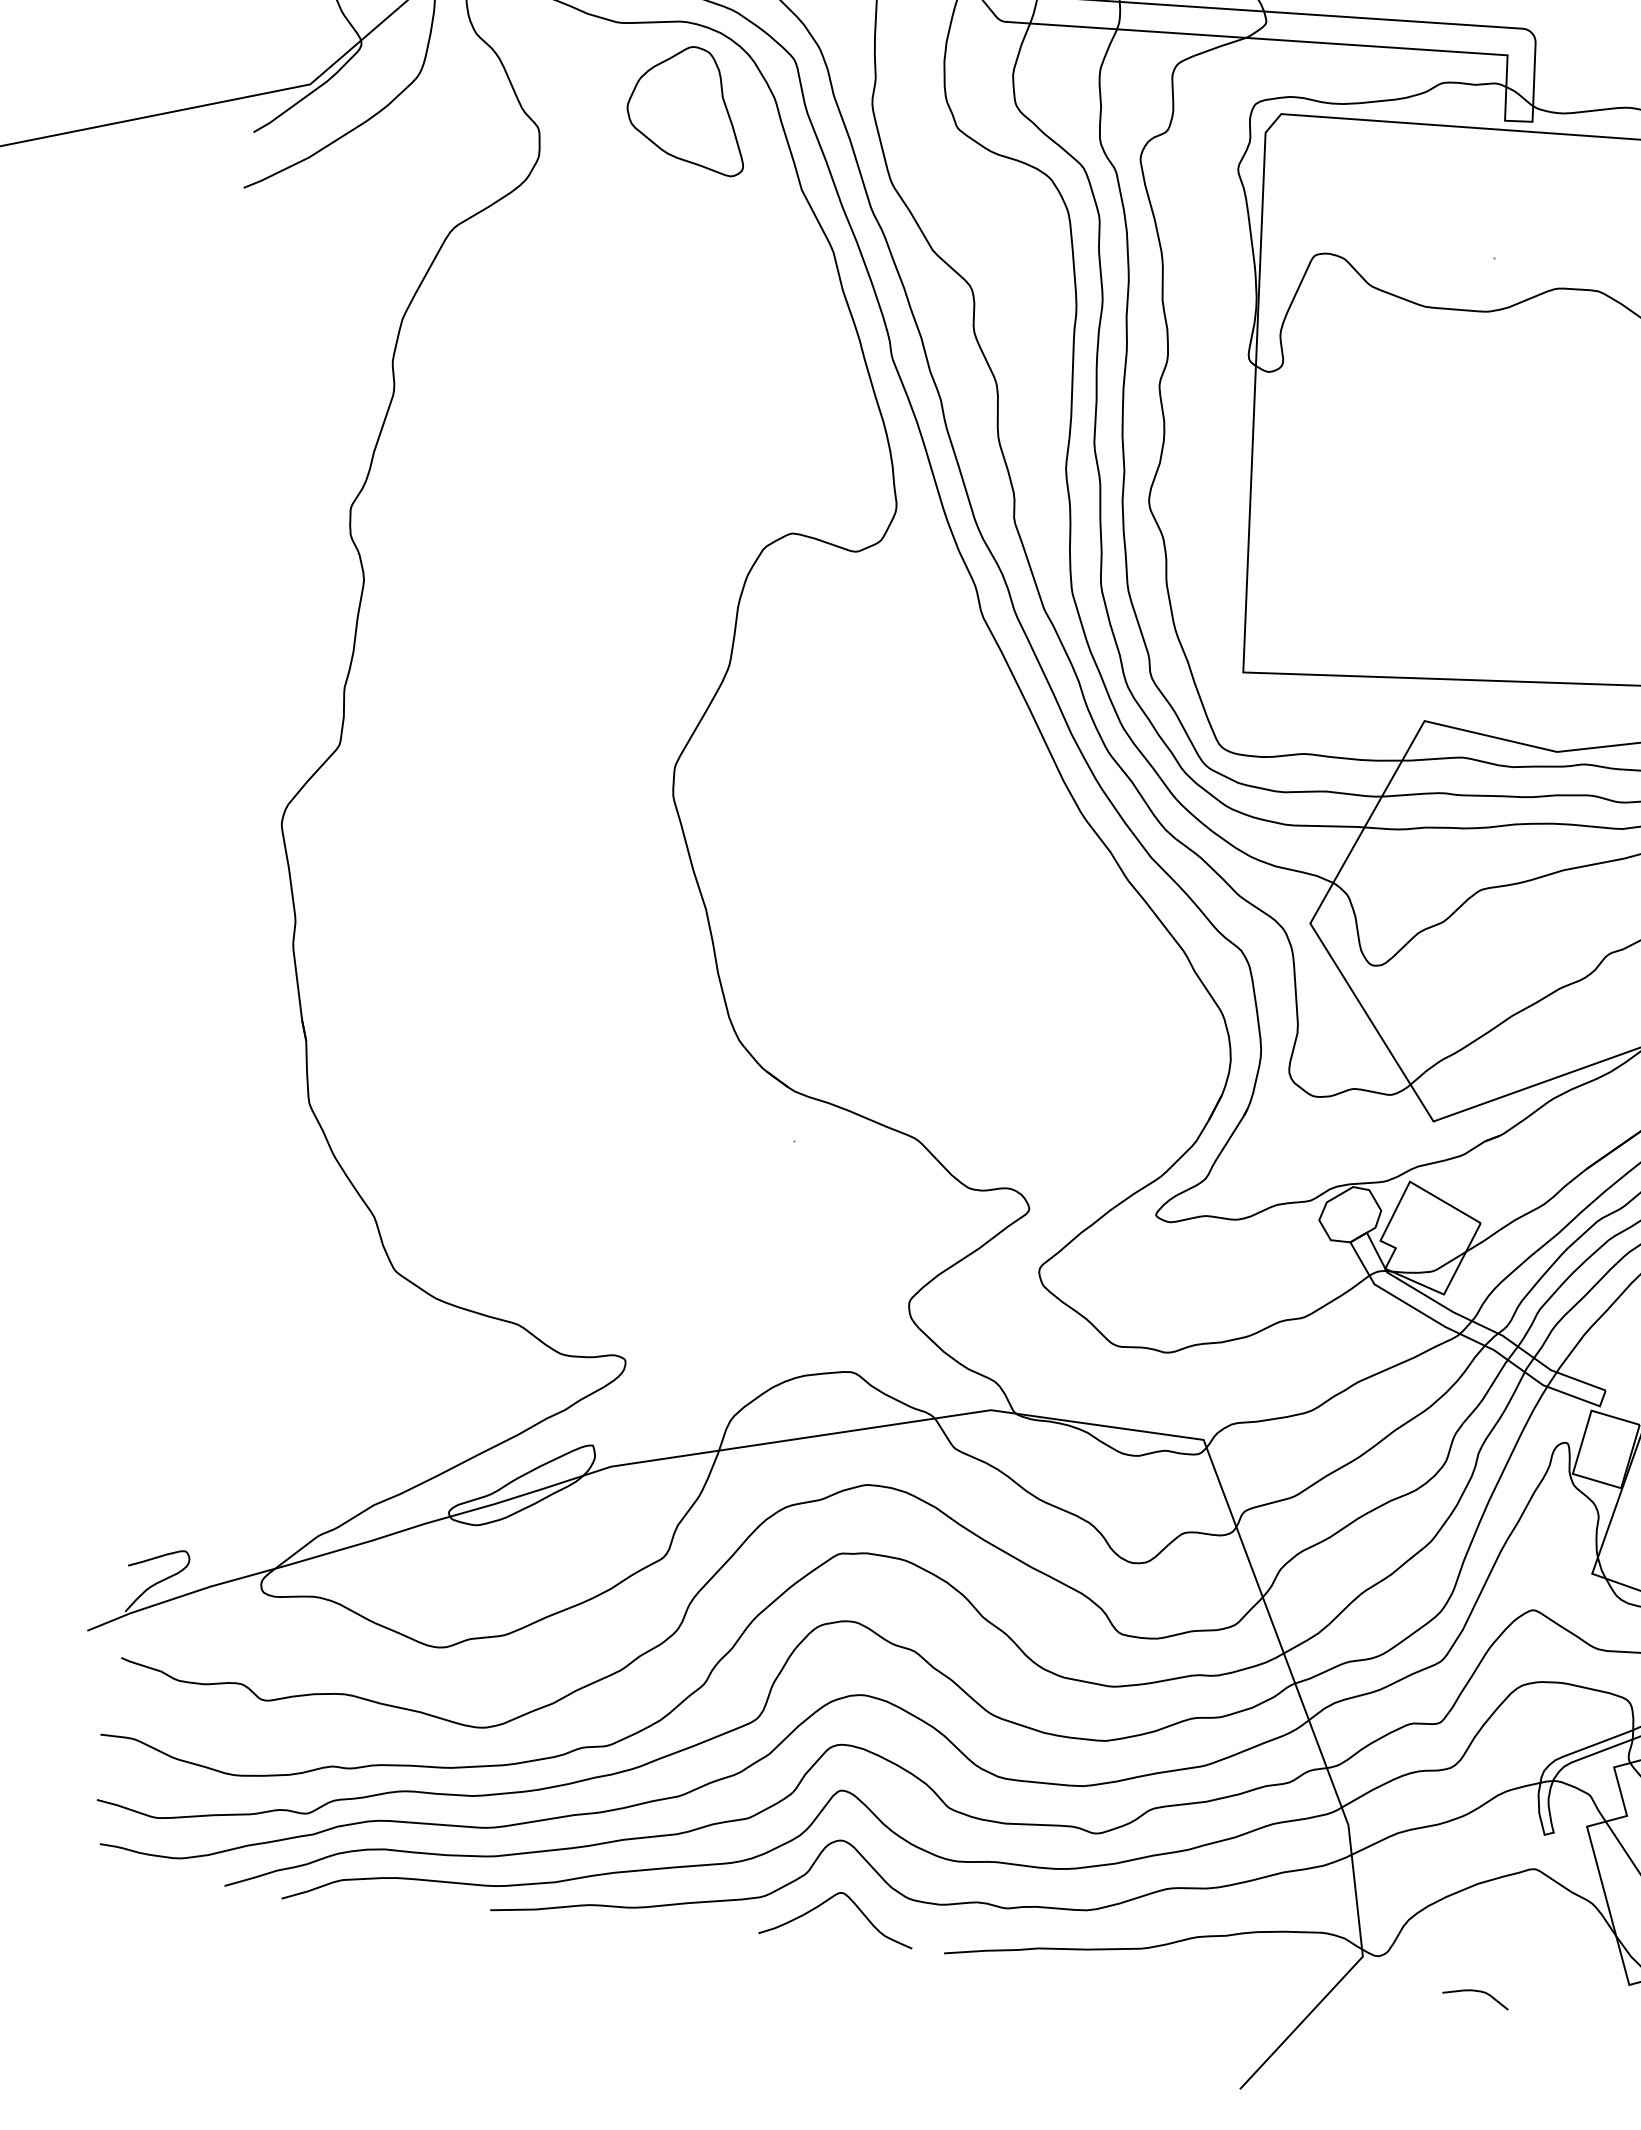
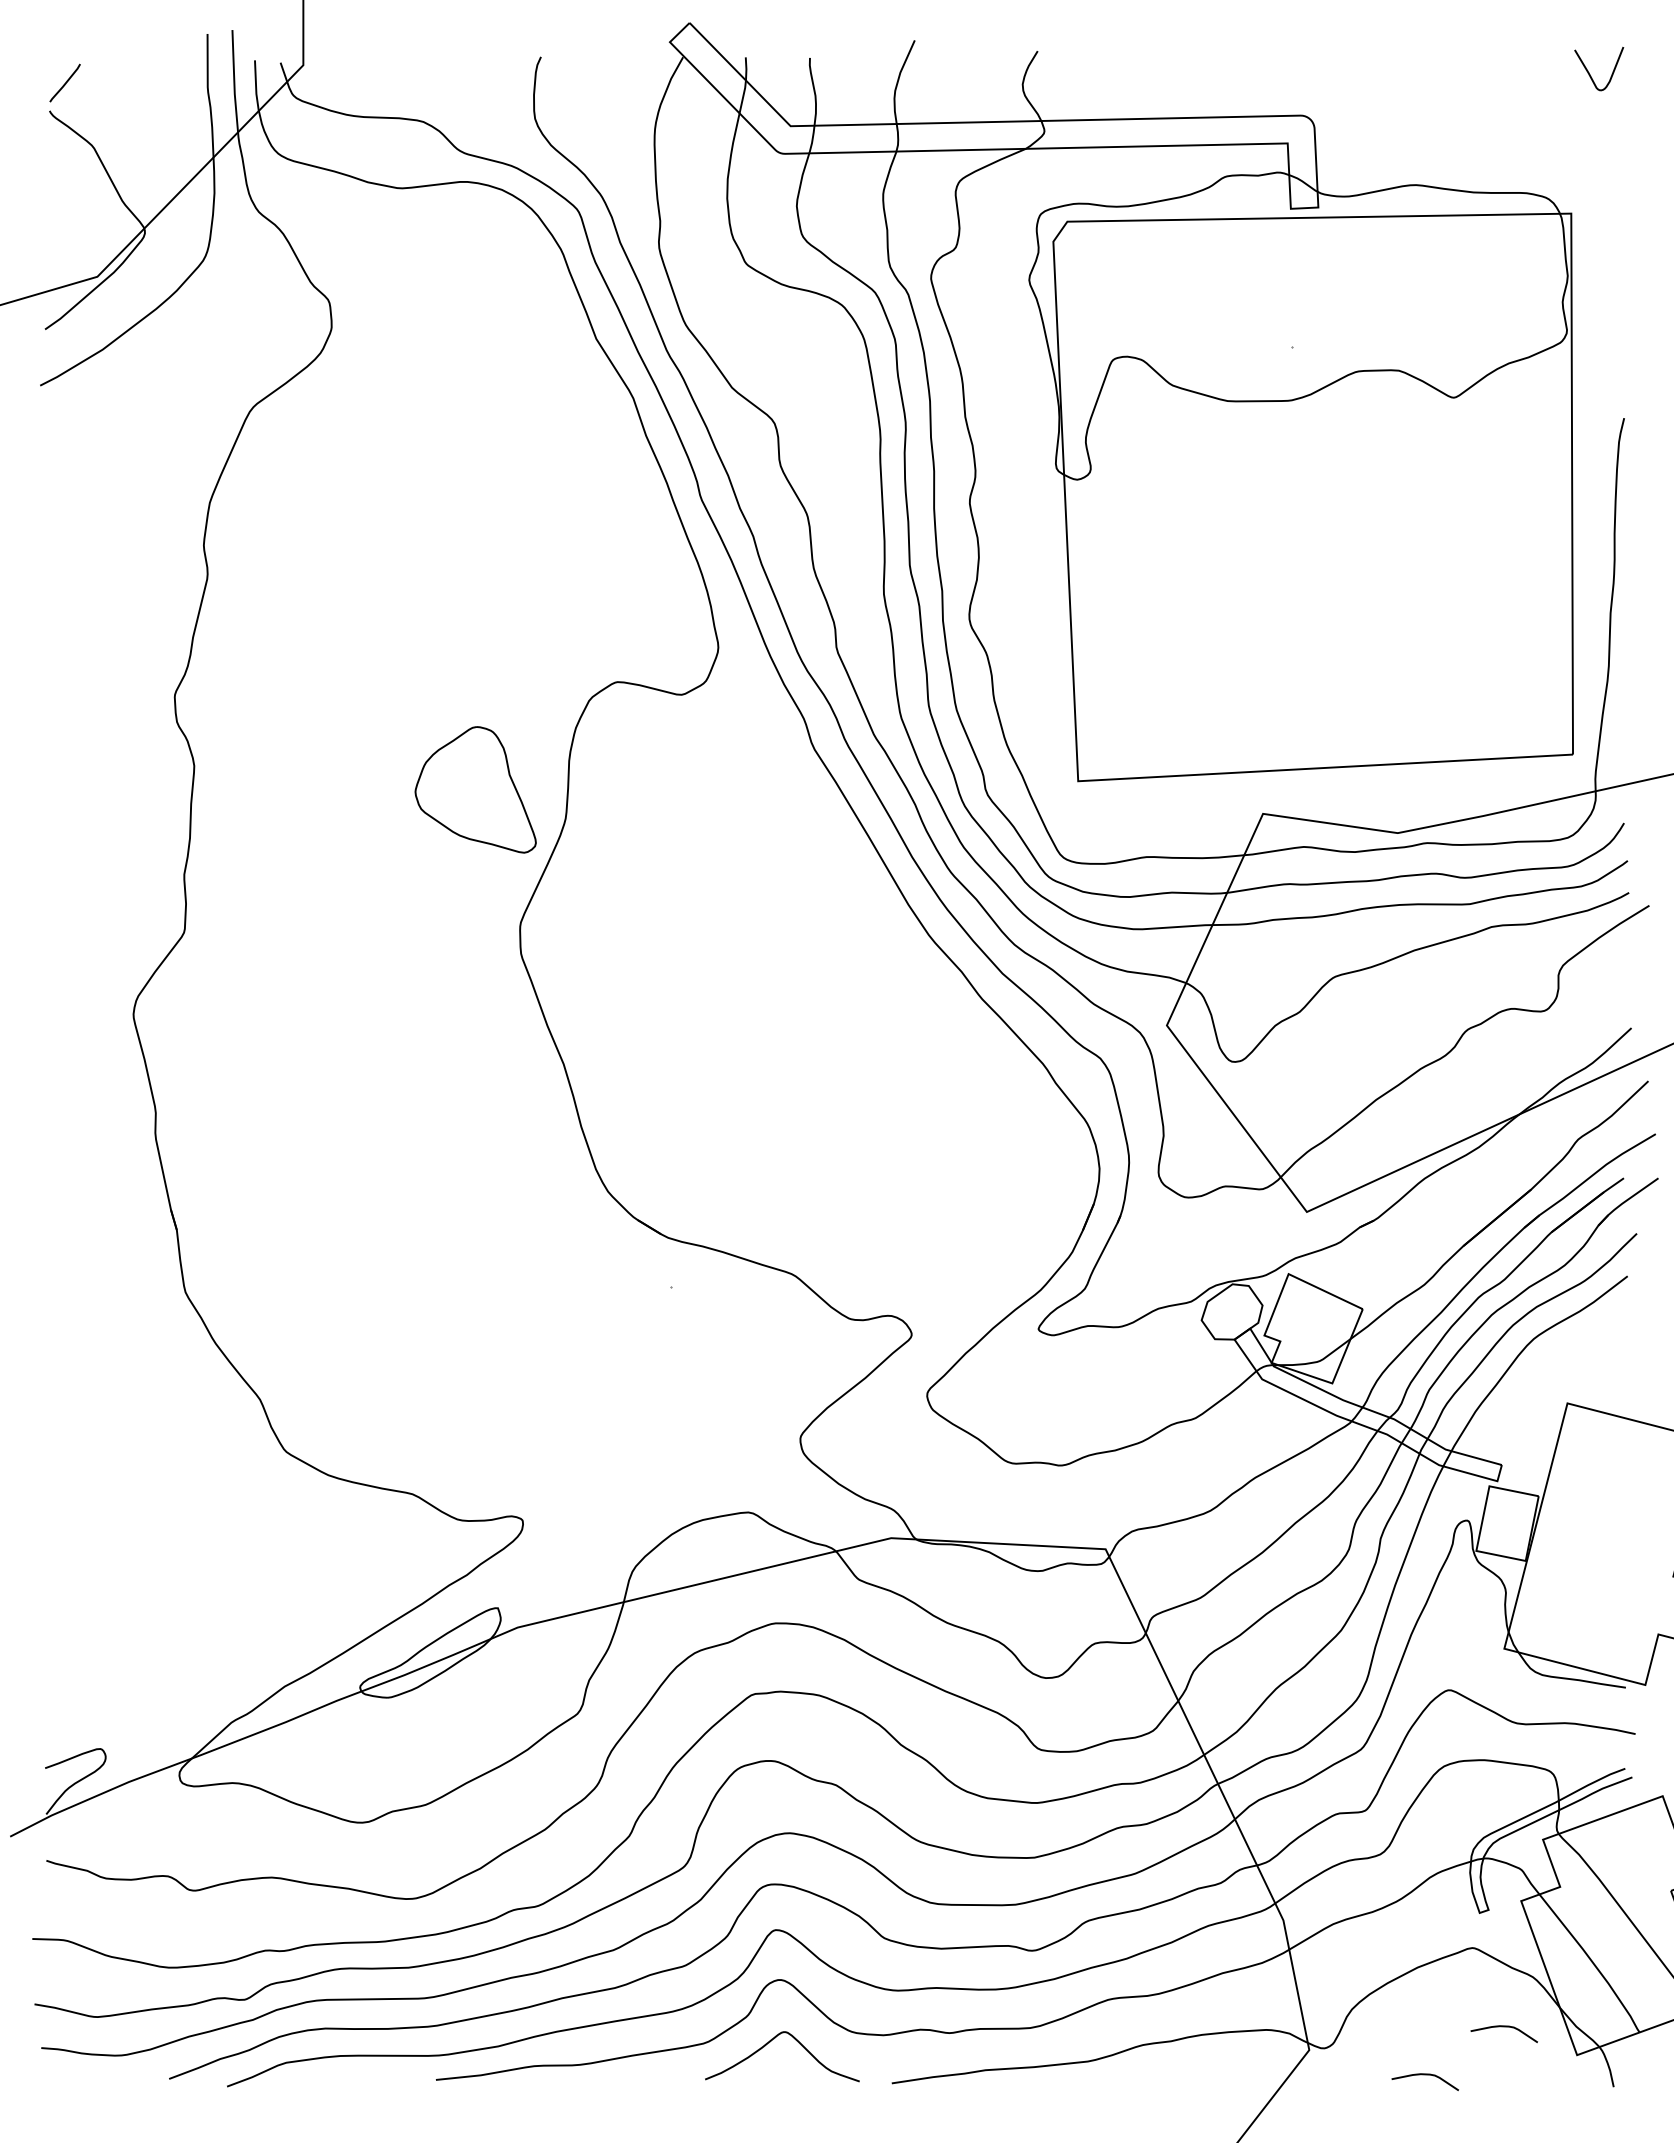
part: (687, 109) -> (475, 789), moved
curve: (1558, 1951) -> (1503, 2027), added

